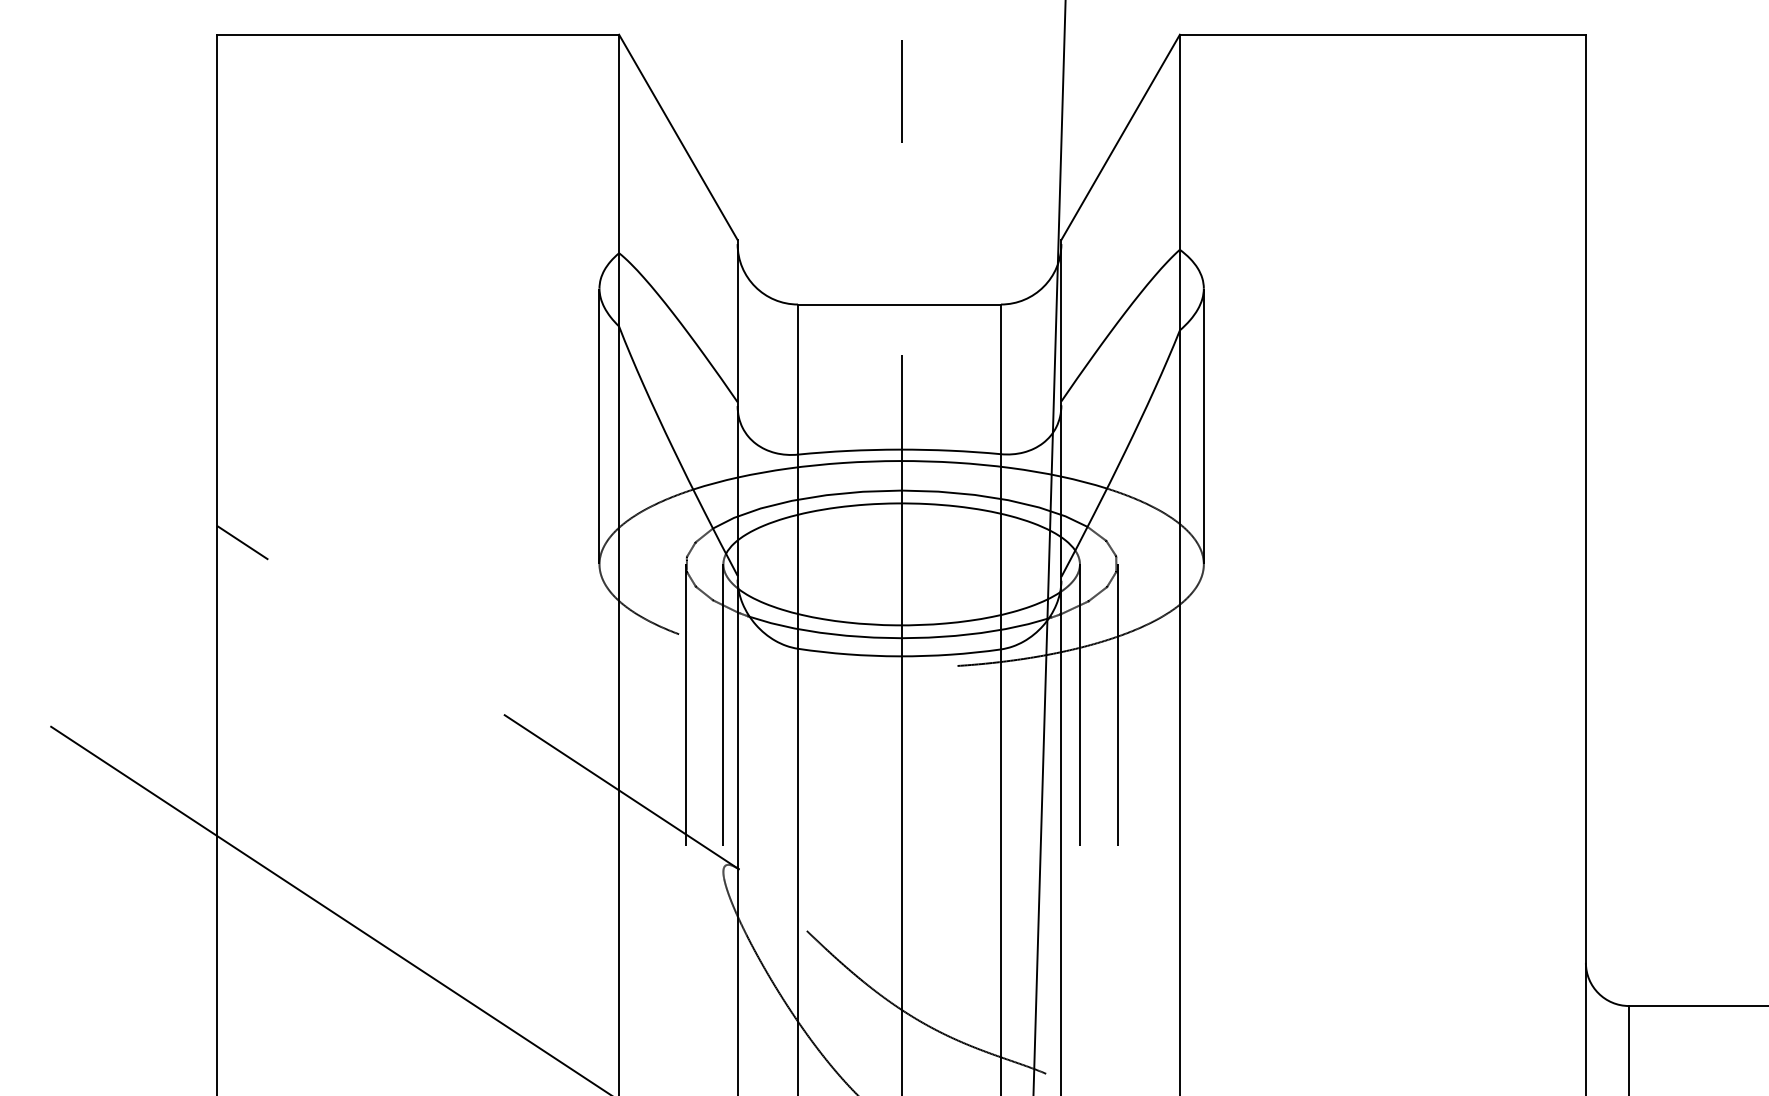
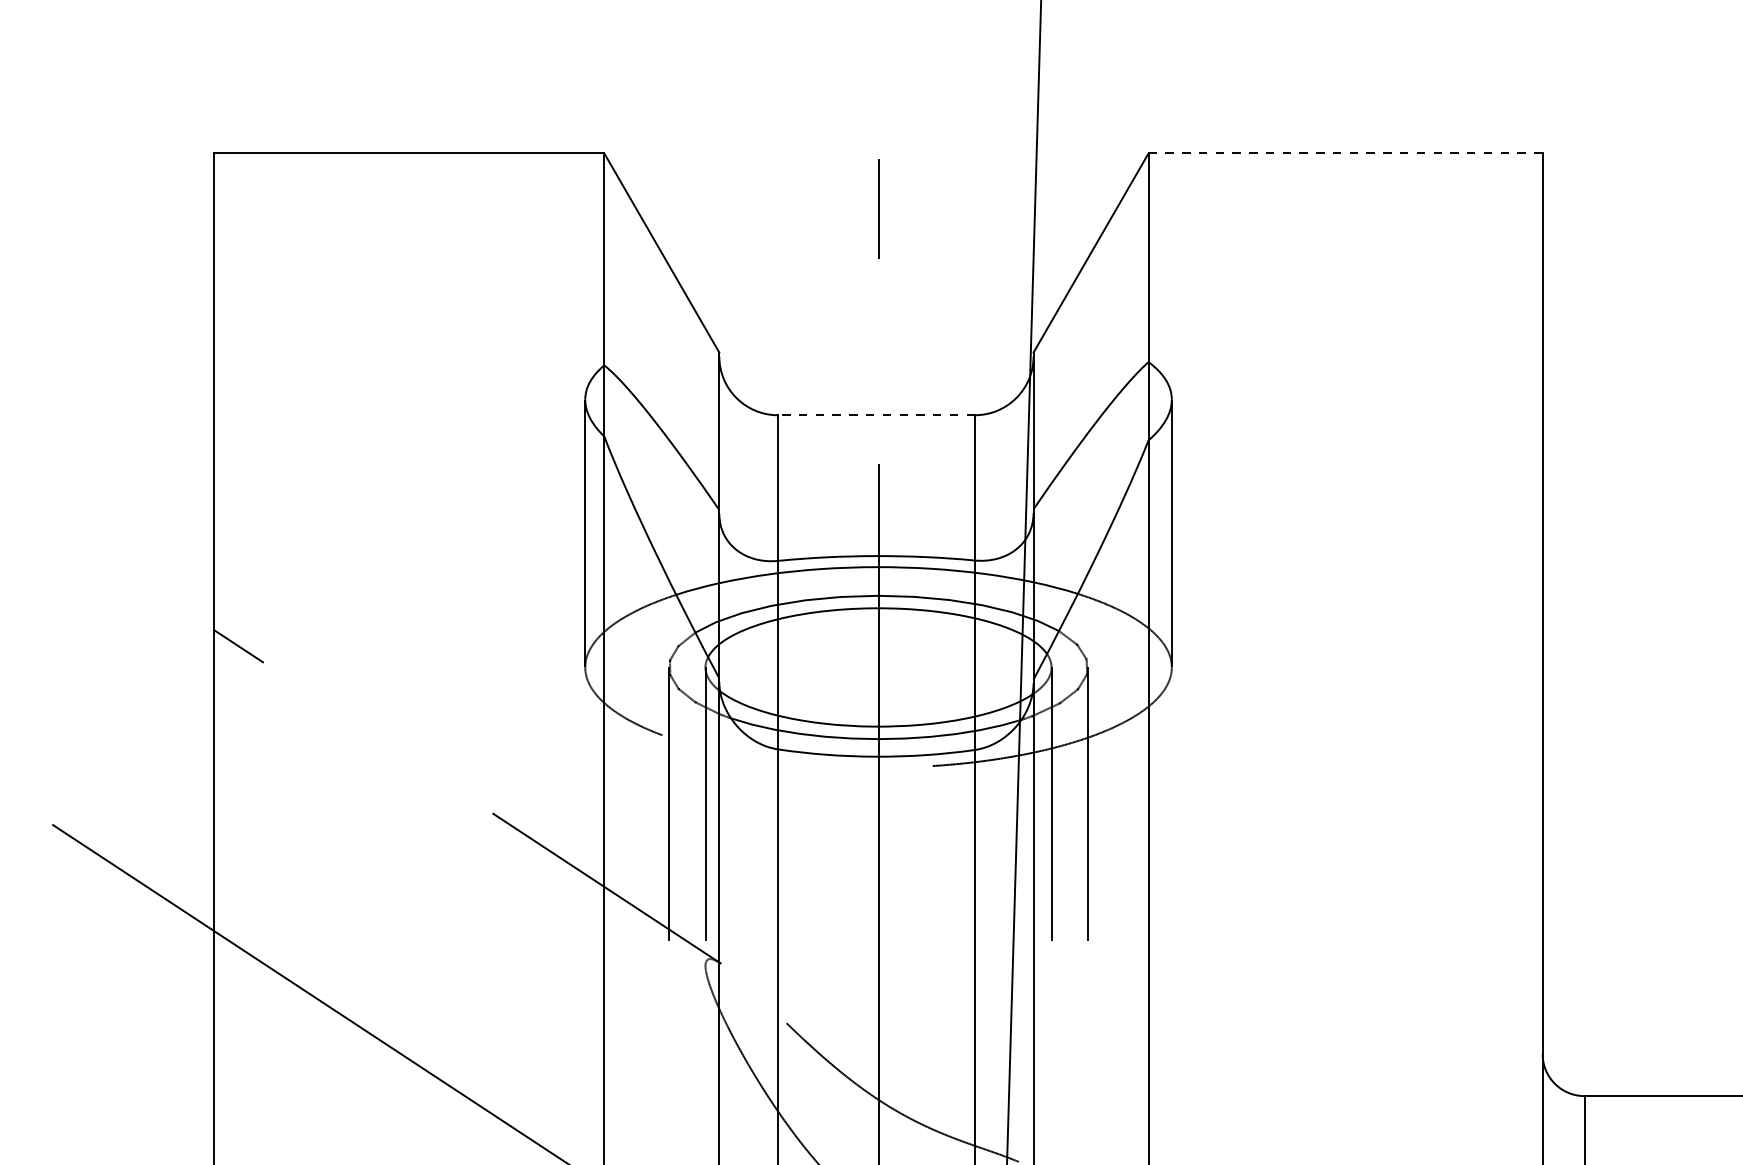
line: (1383, 34) -> (1346, 153), solid -> dashed
line: (898, 304) -> (875, 415), solid -> dashed

